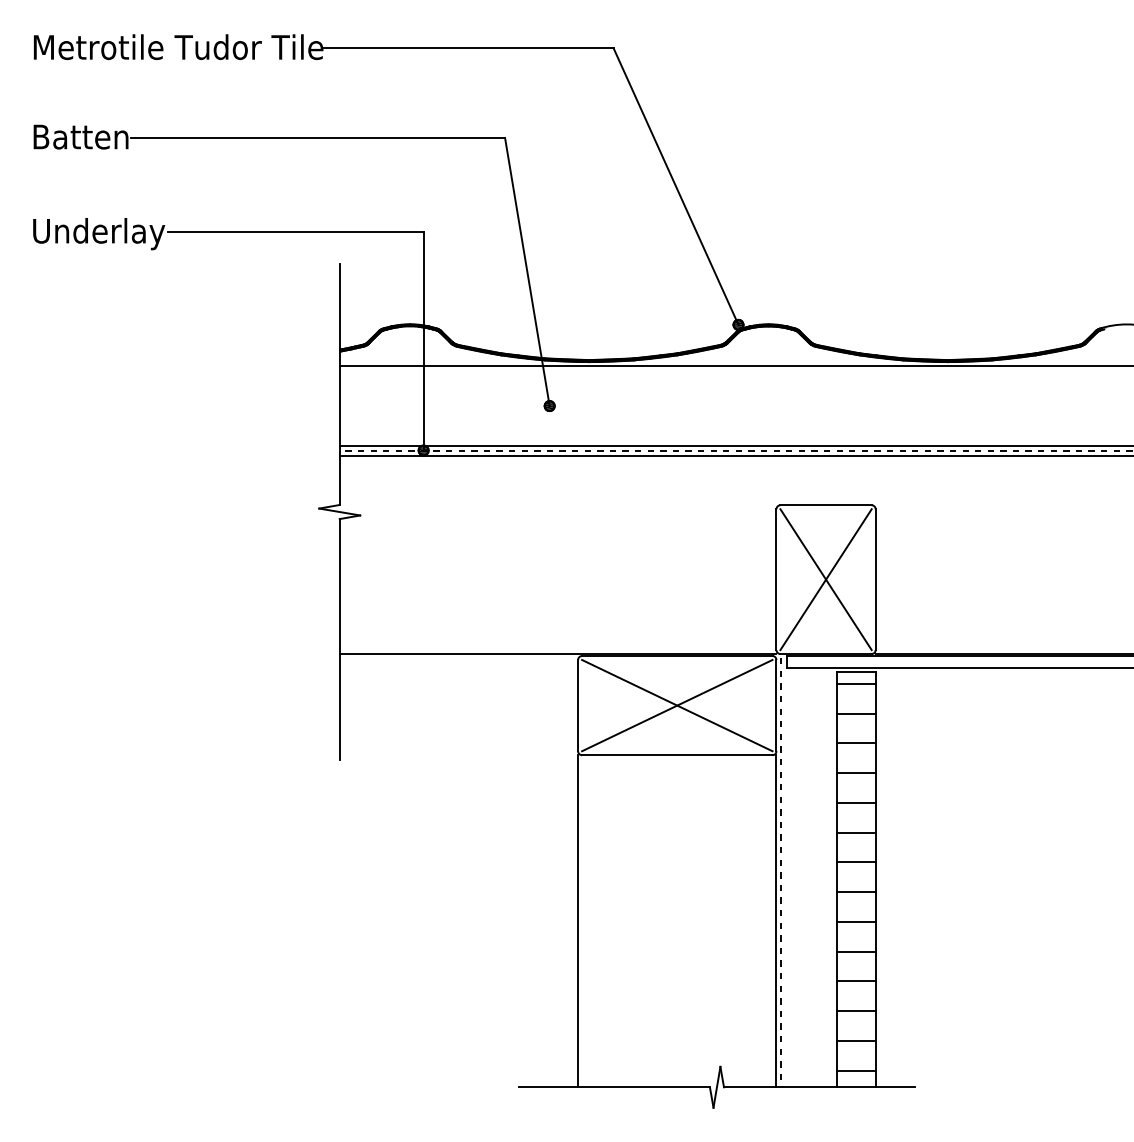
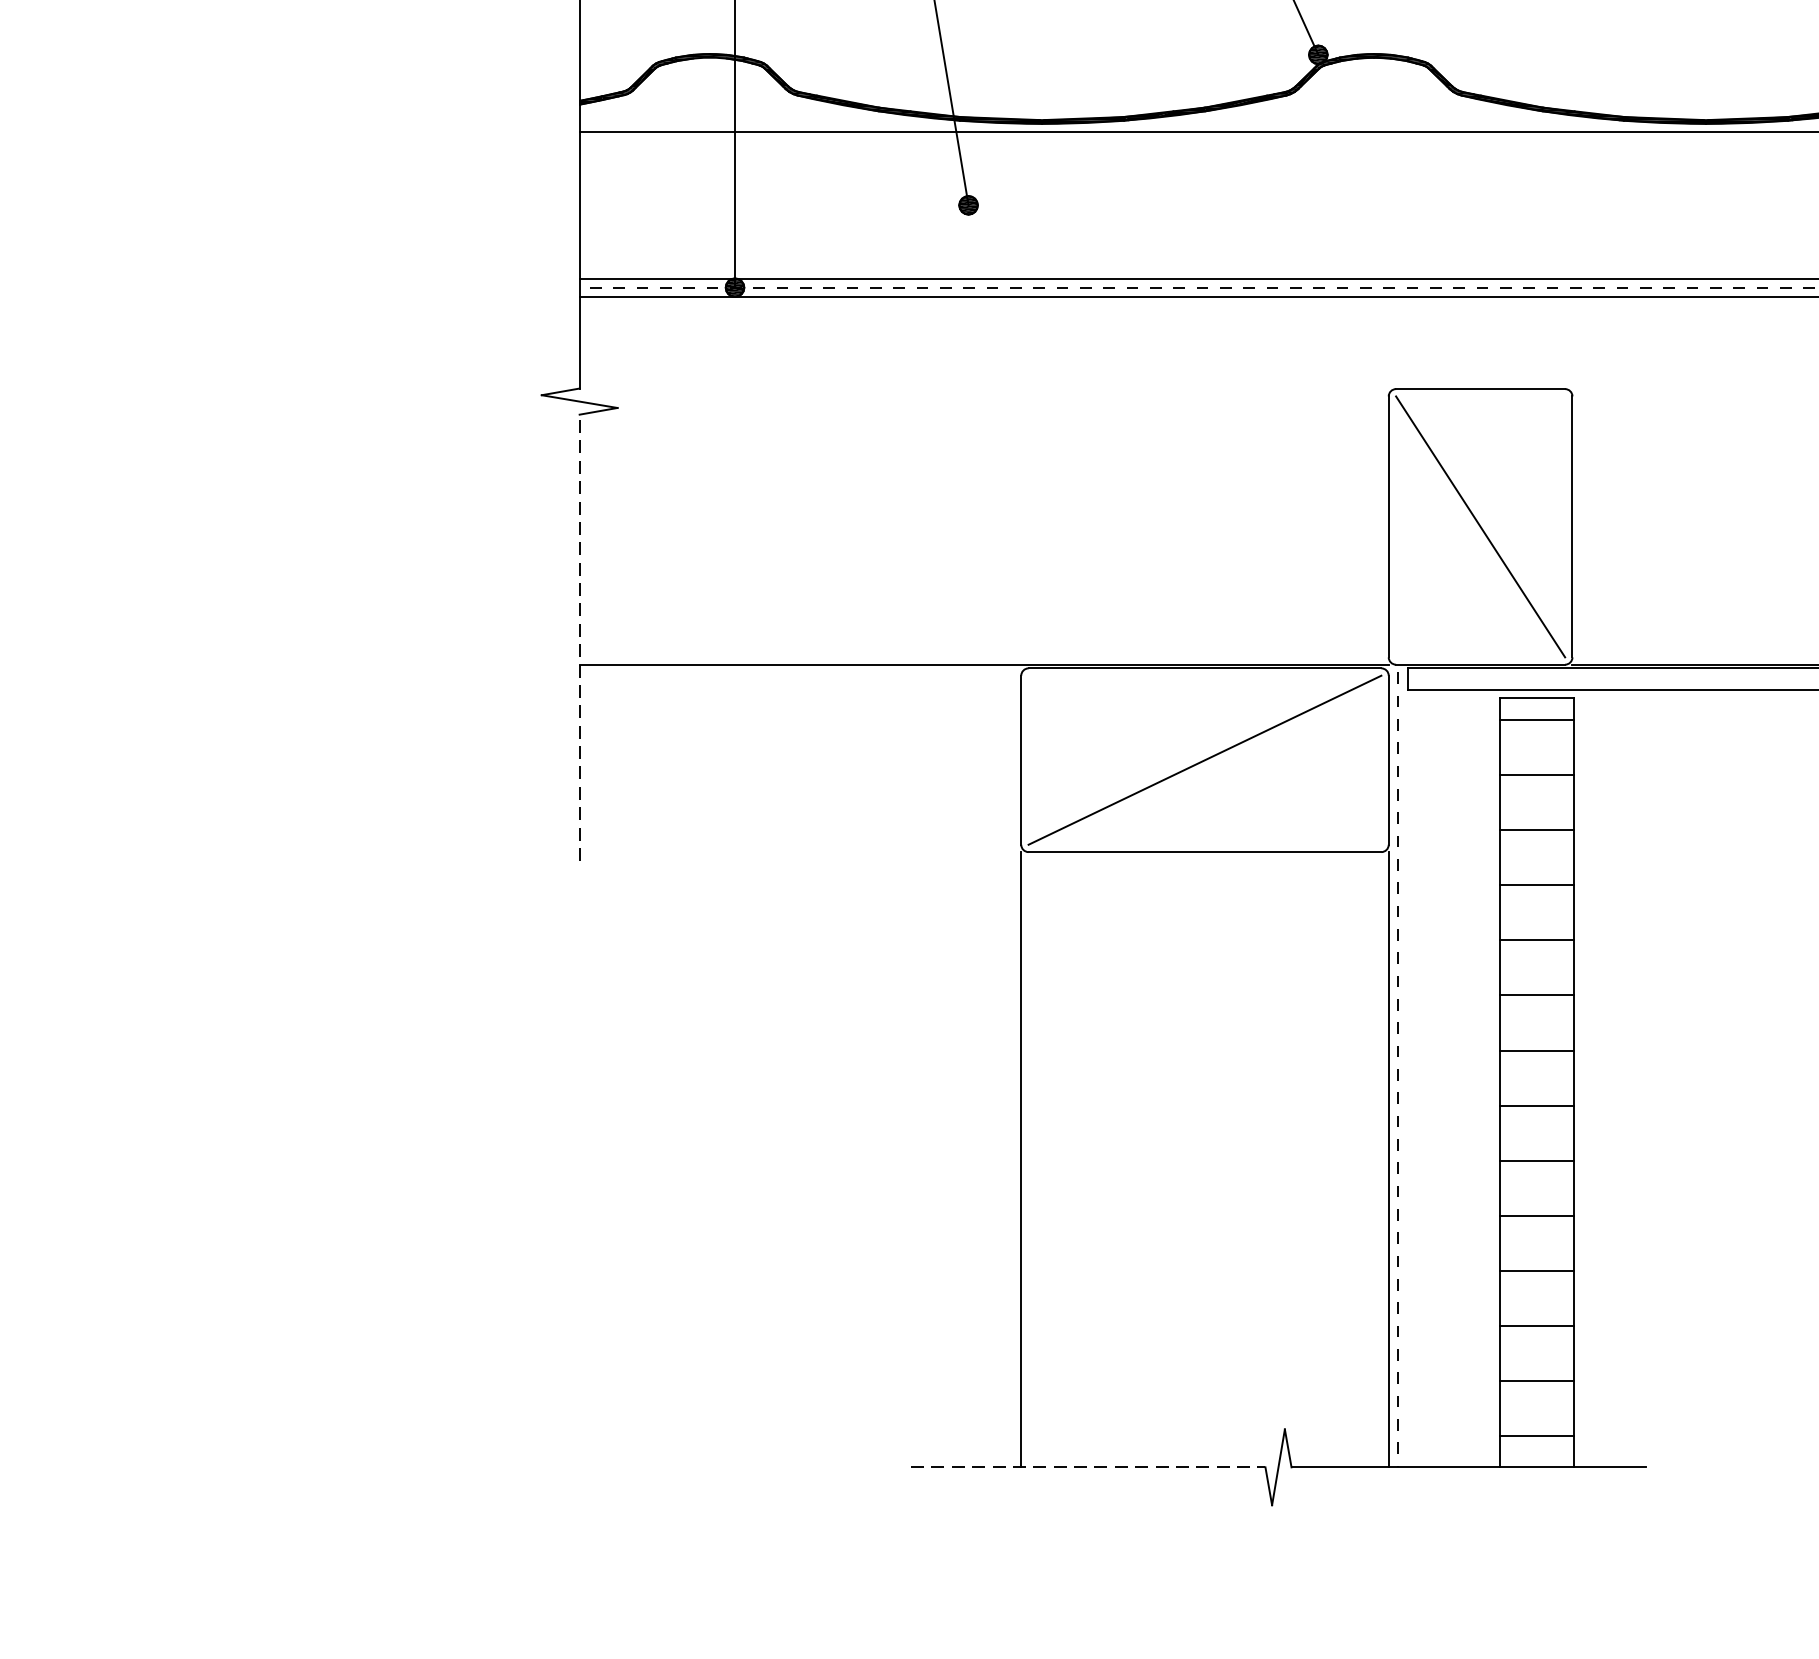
line: (825, 579) -> (1479, 526), removed
line: (339, 639) -> (579, 637), solid -> dashed
line: (677, 705) -> (1205, 760), removed
line: (614, 1087) -> (1088, 1467), solid -> dashed

